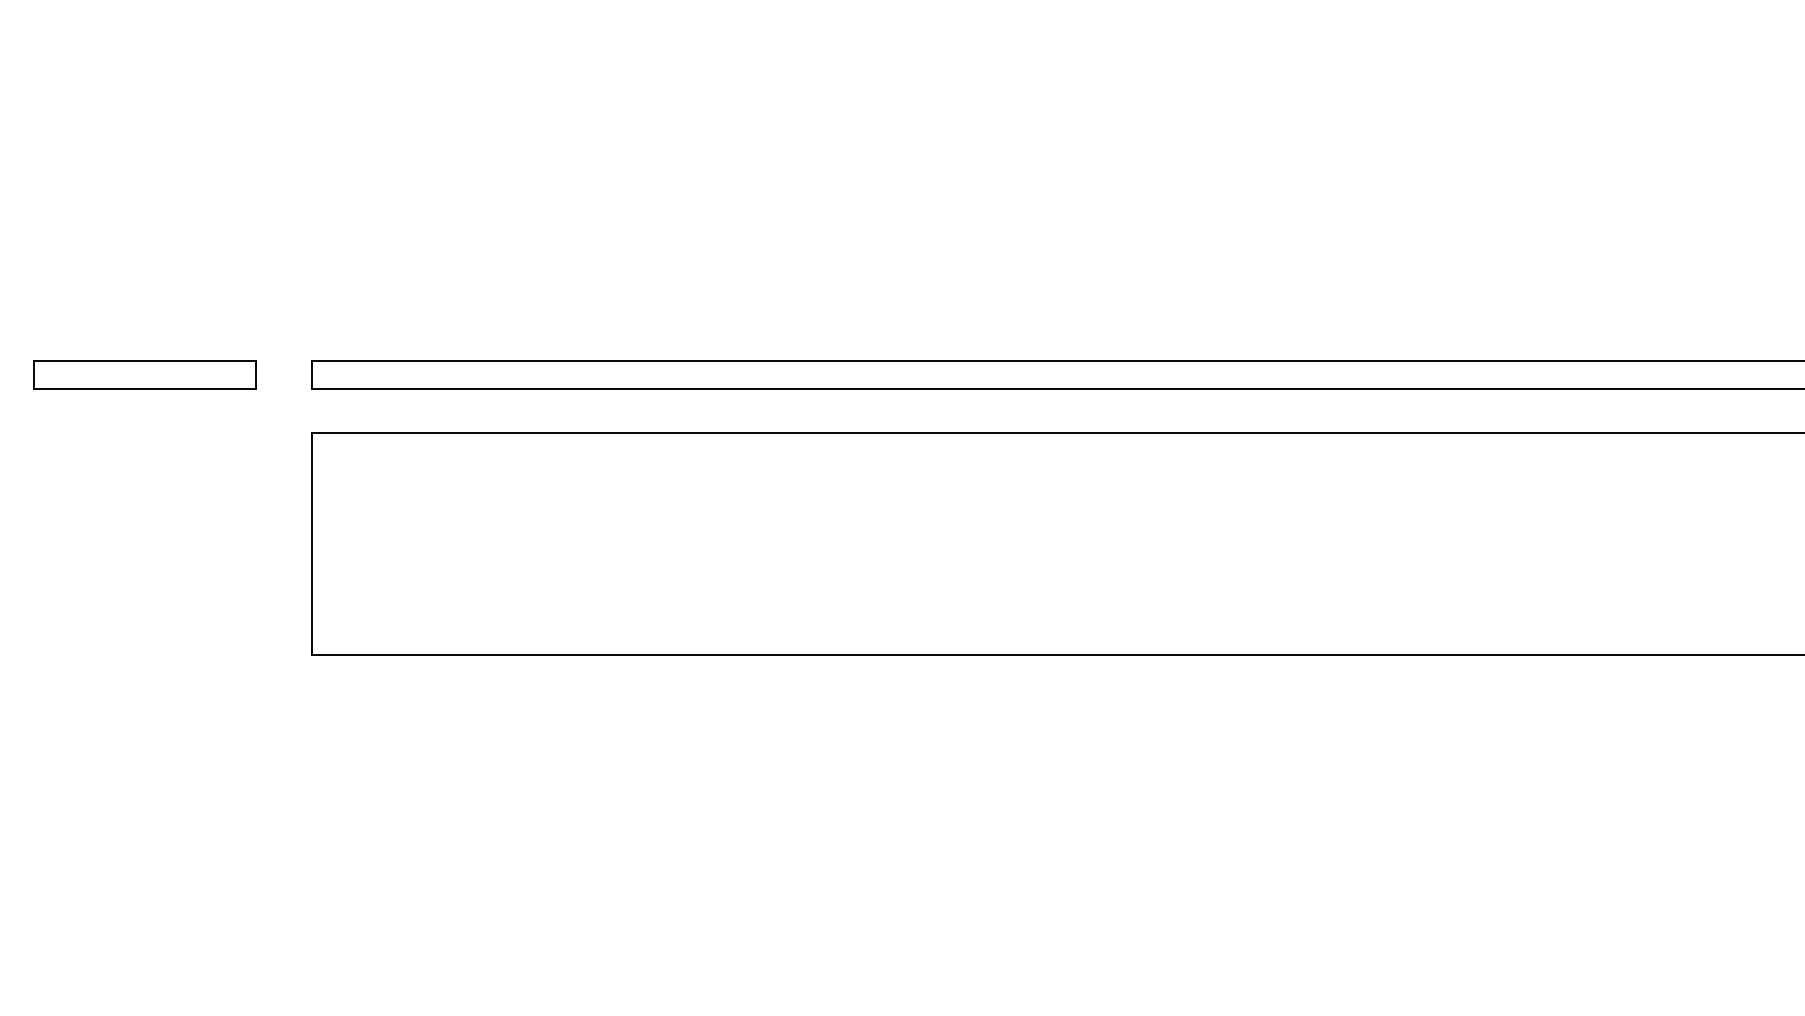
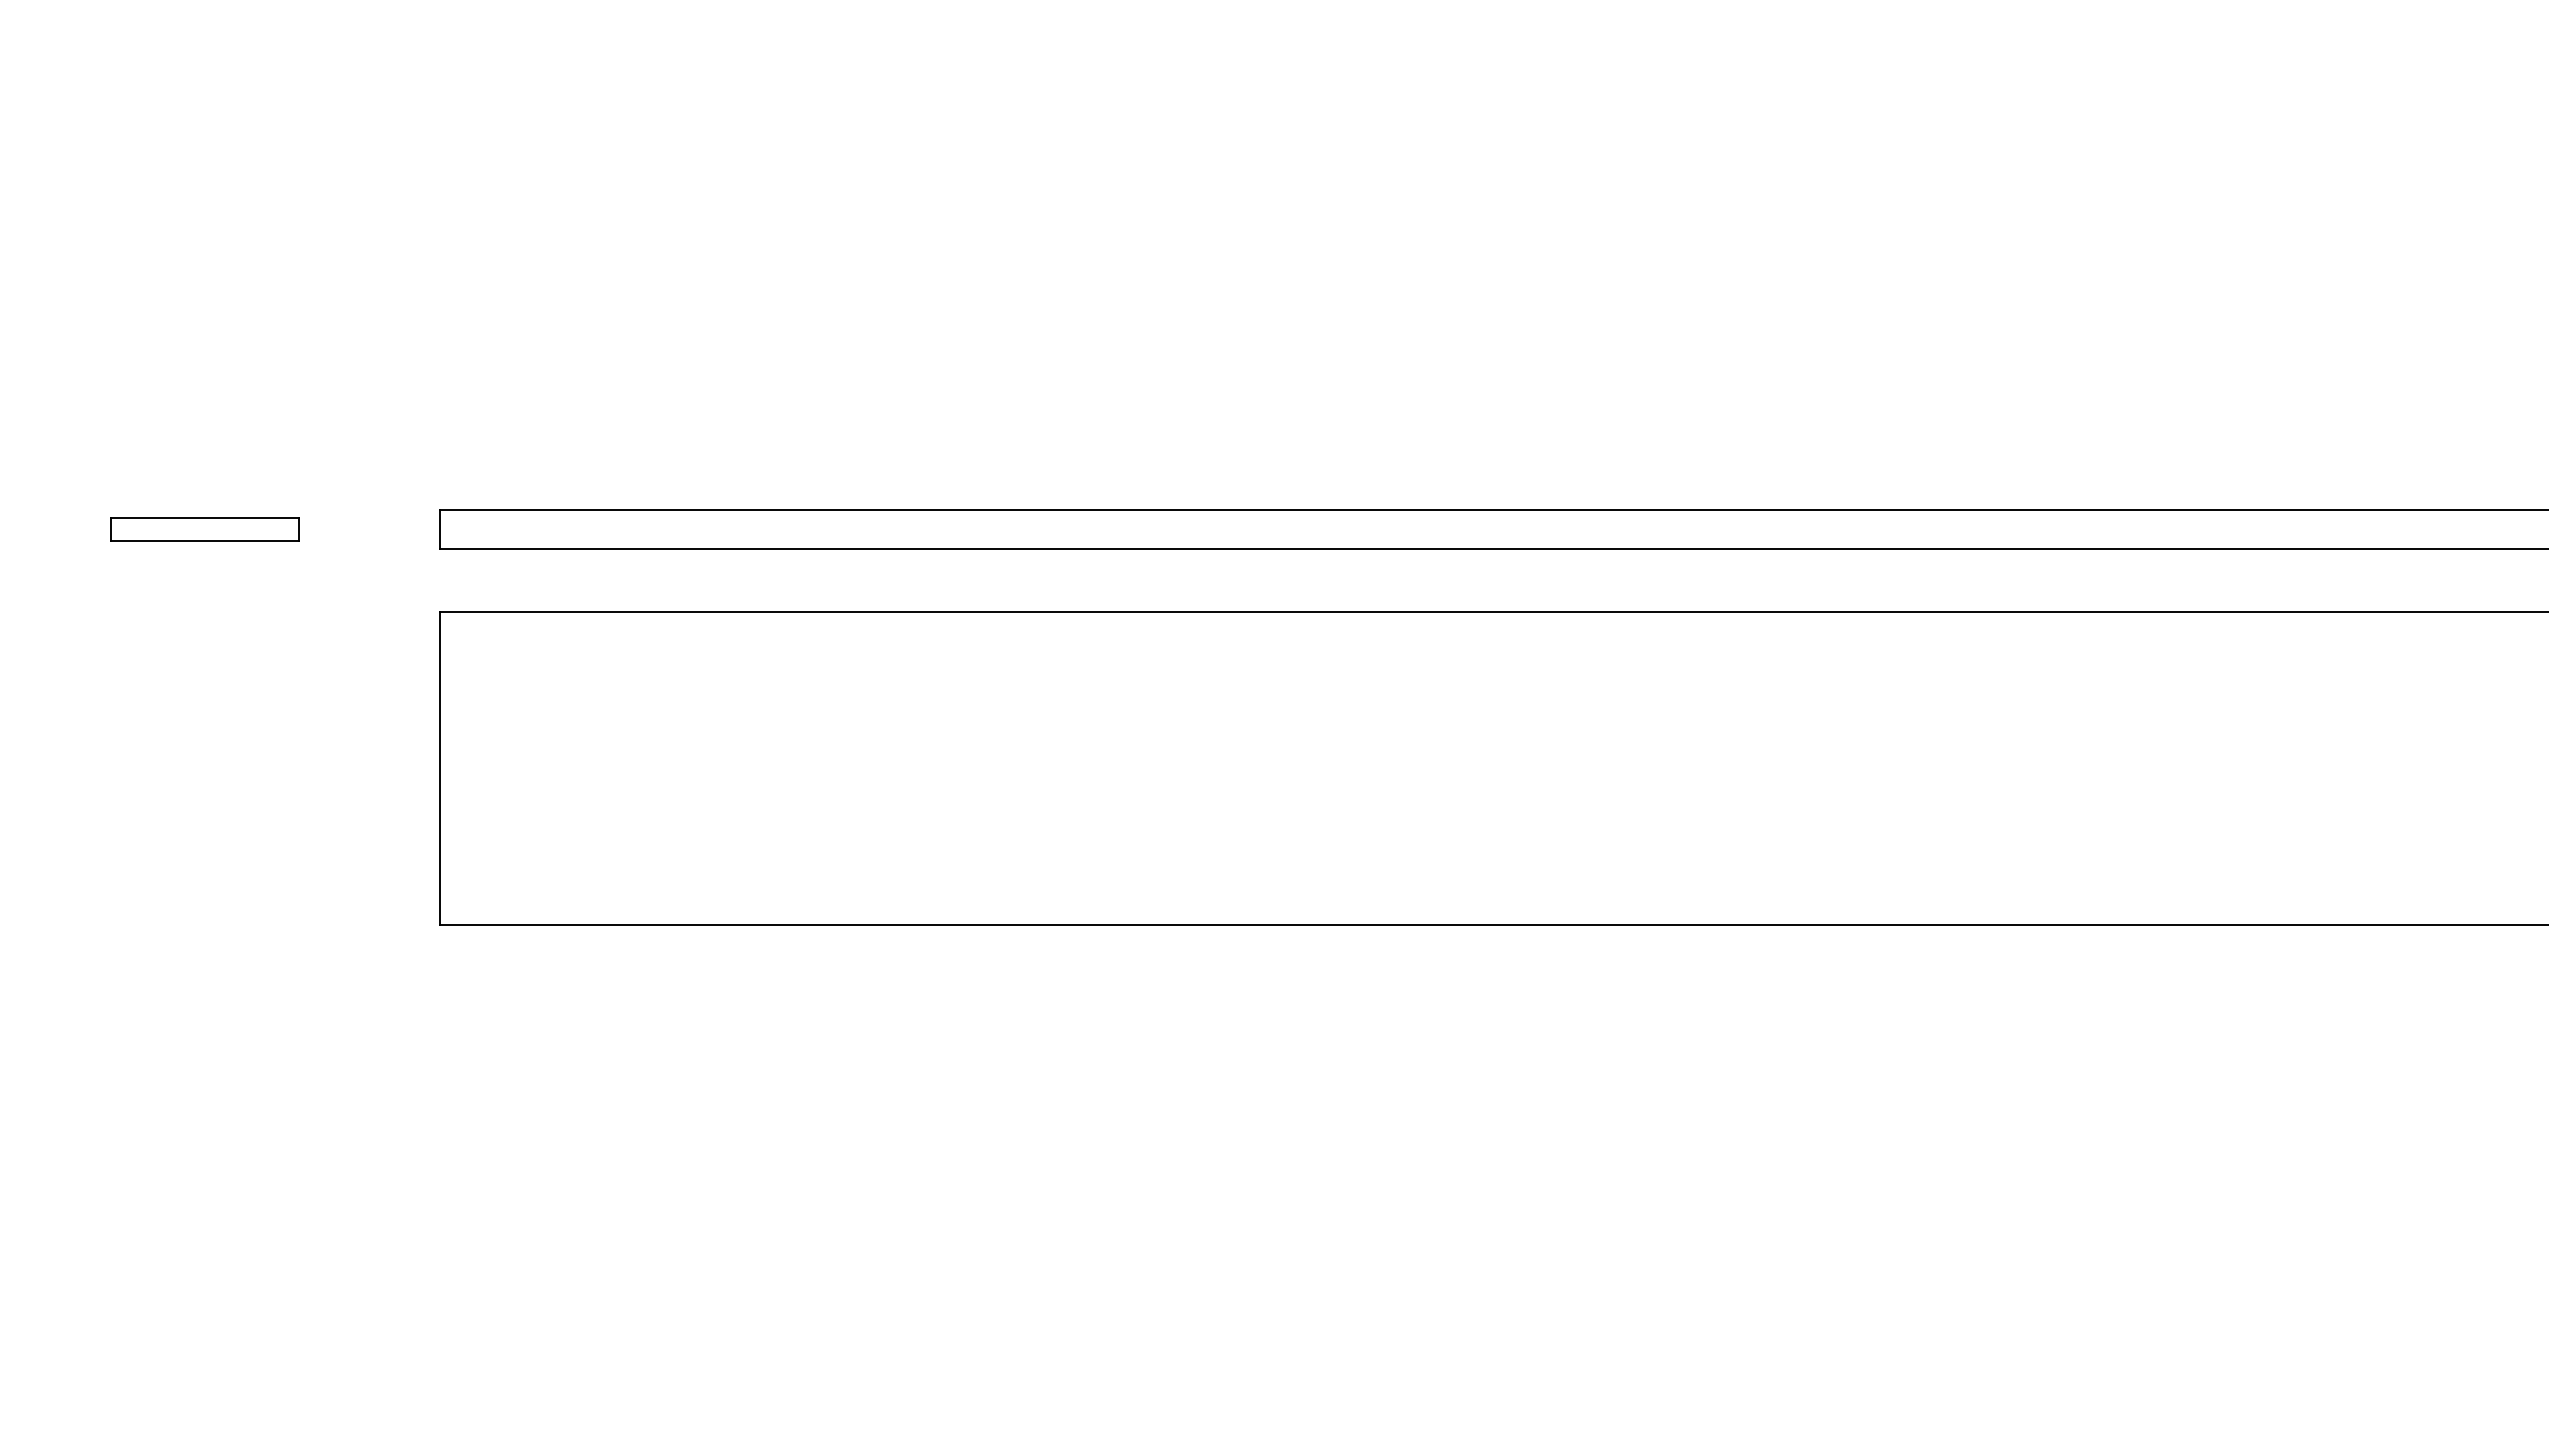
part: (144, 374) -> (204, 529), size x0.6

